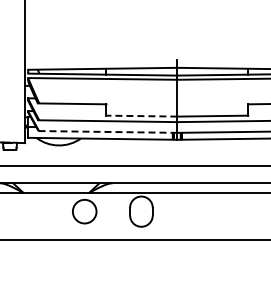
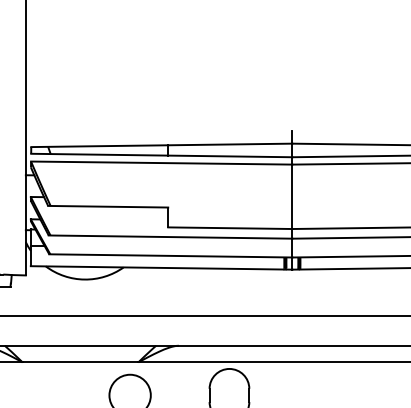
line: (141, 116) -> (229, 228), dashed -> solid
line: (108, 131) -> (171, 255), dashed -> solid

